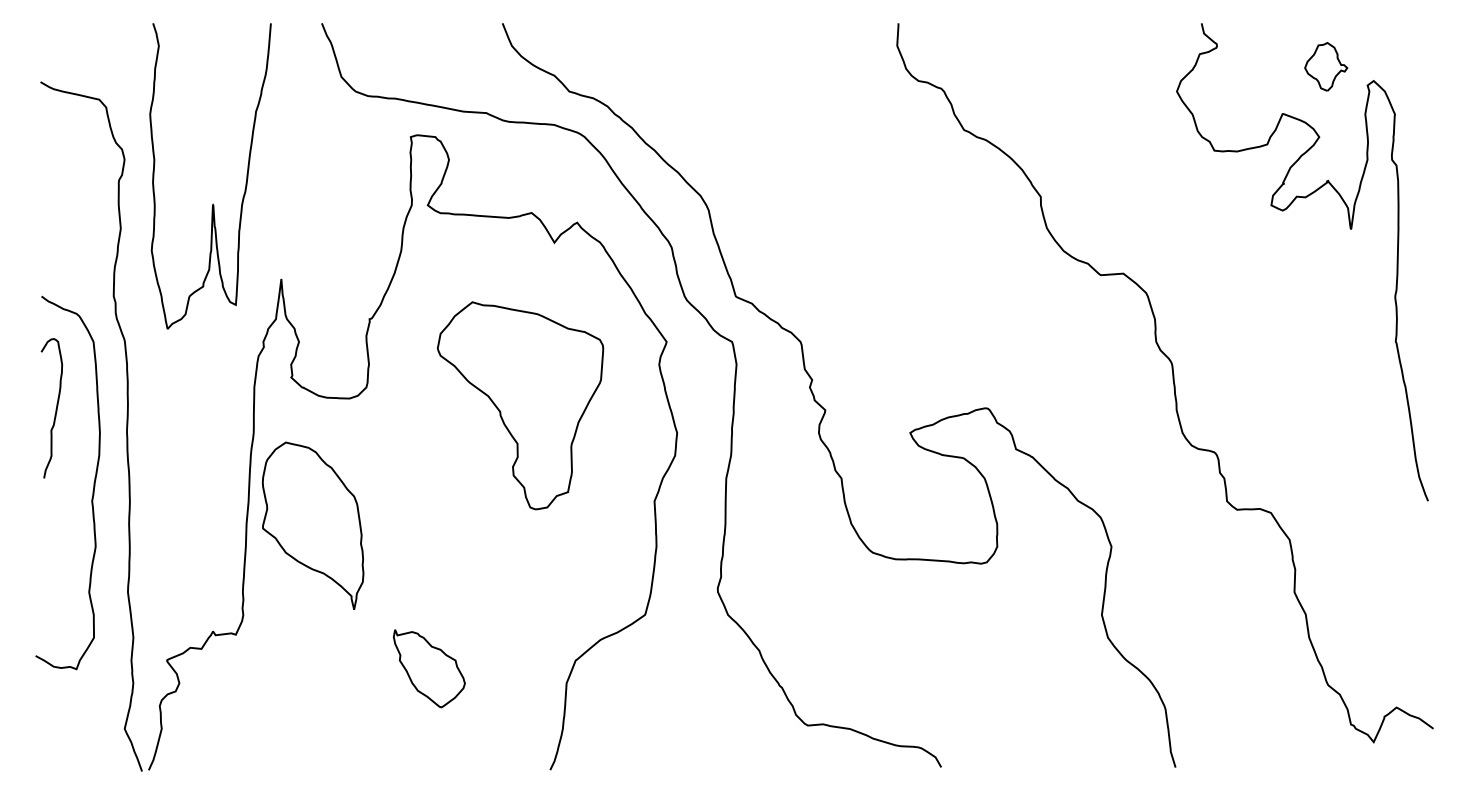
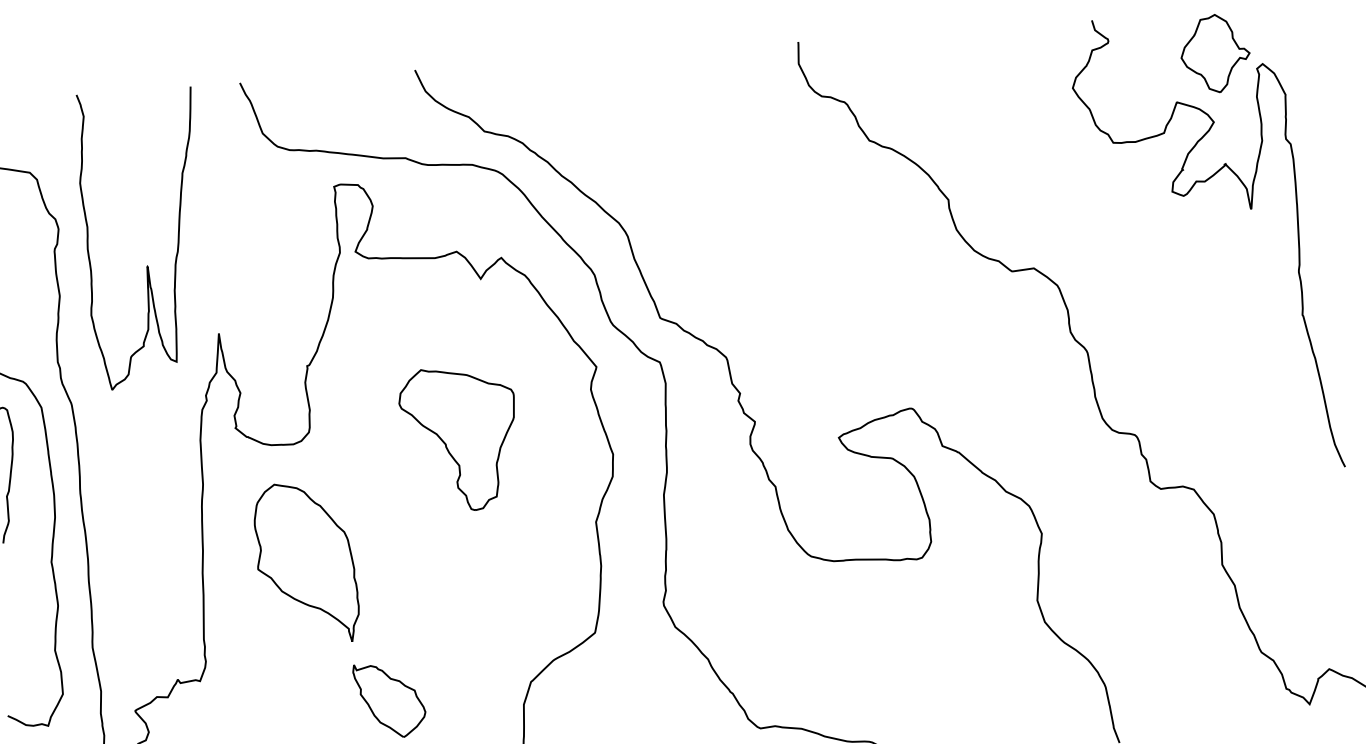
part: (1326, 66) -> (1215, 53), size x1.67
part: (520, 405) -> (459, 438), size x0.71
part: (312, 525) -> (305, 563), moved

